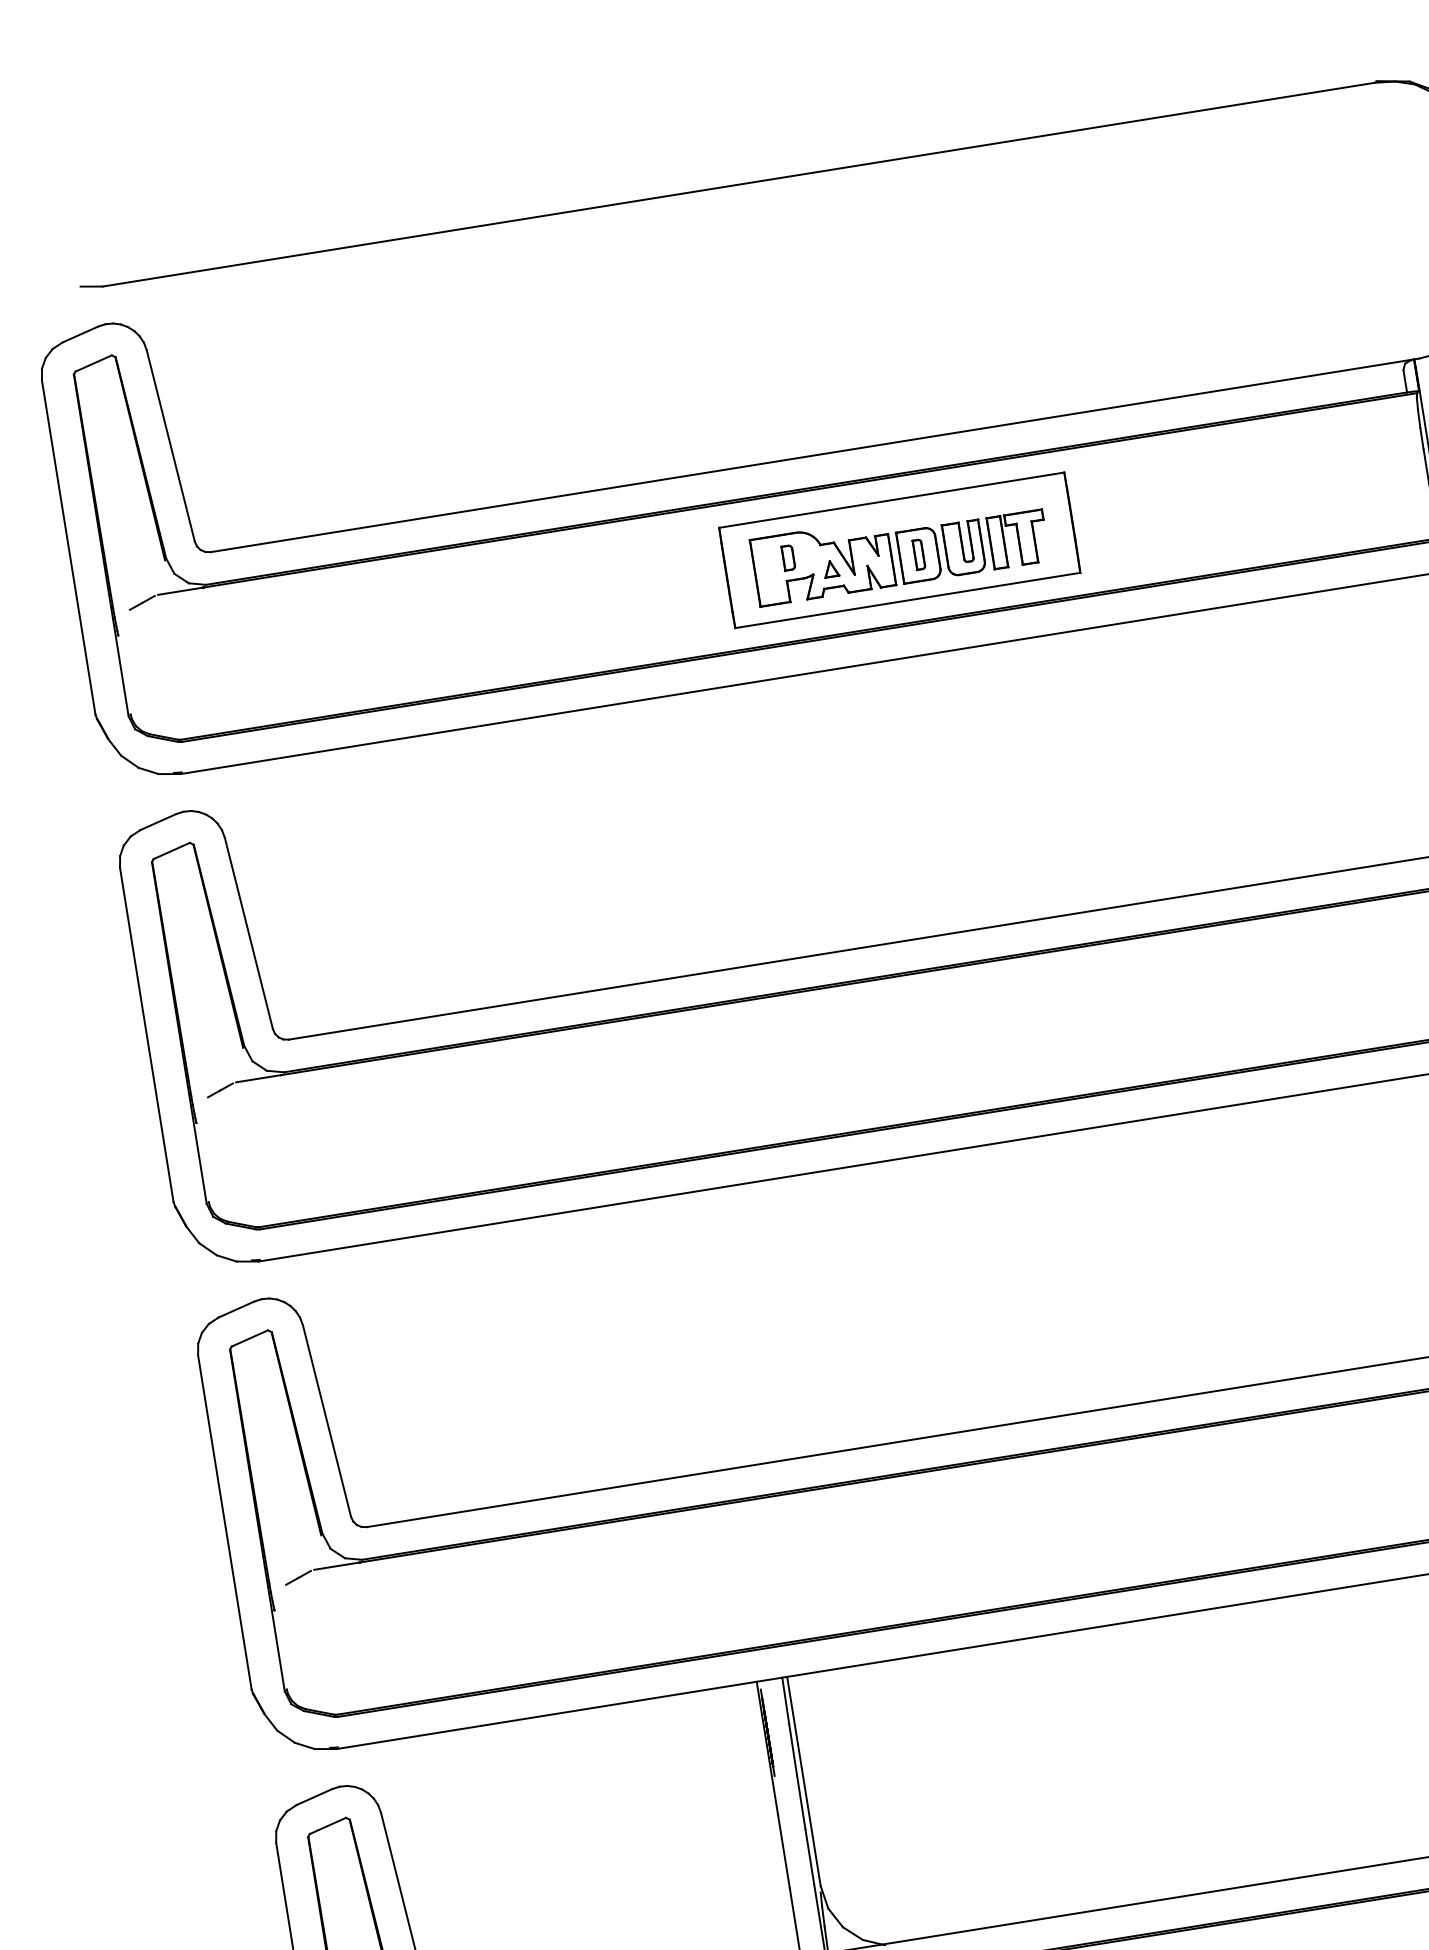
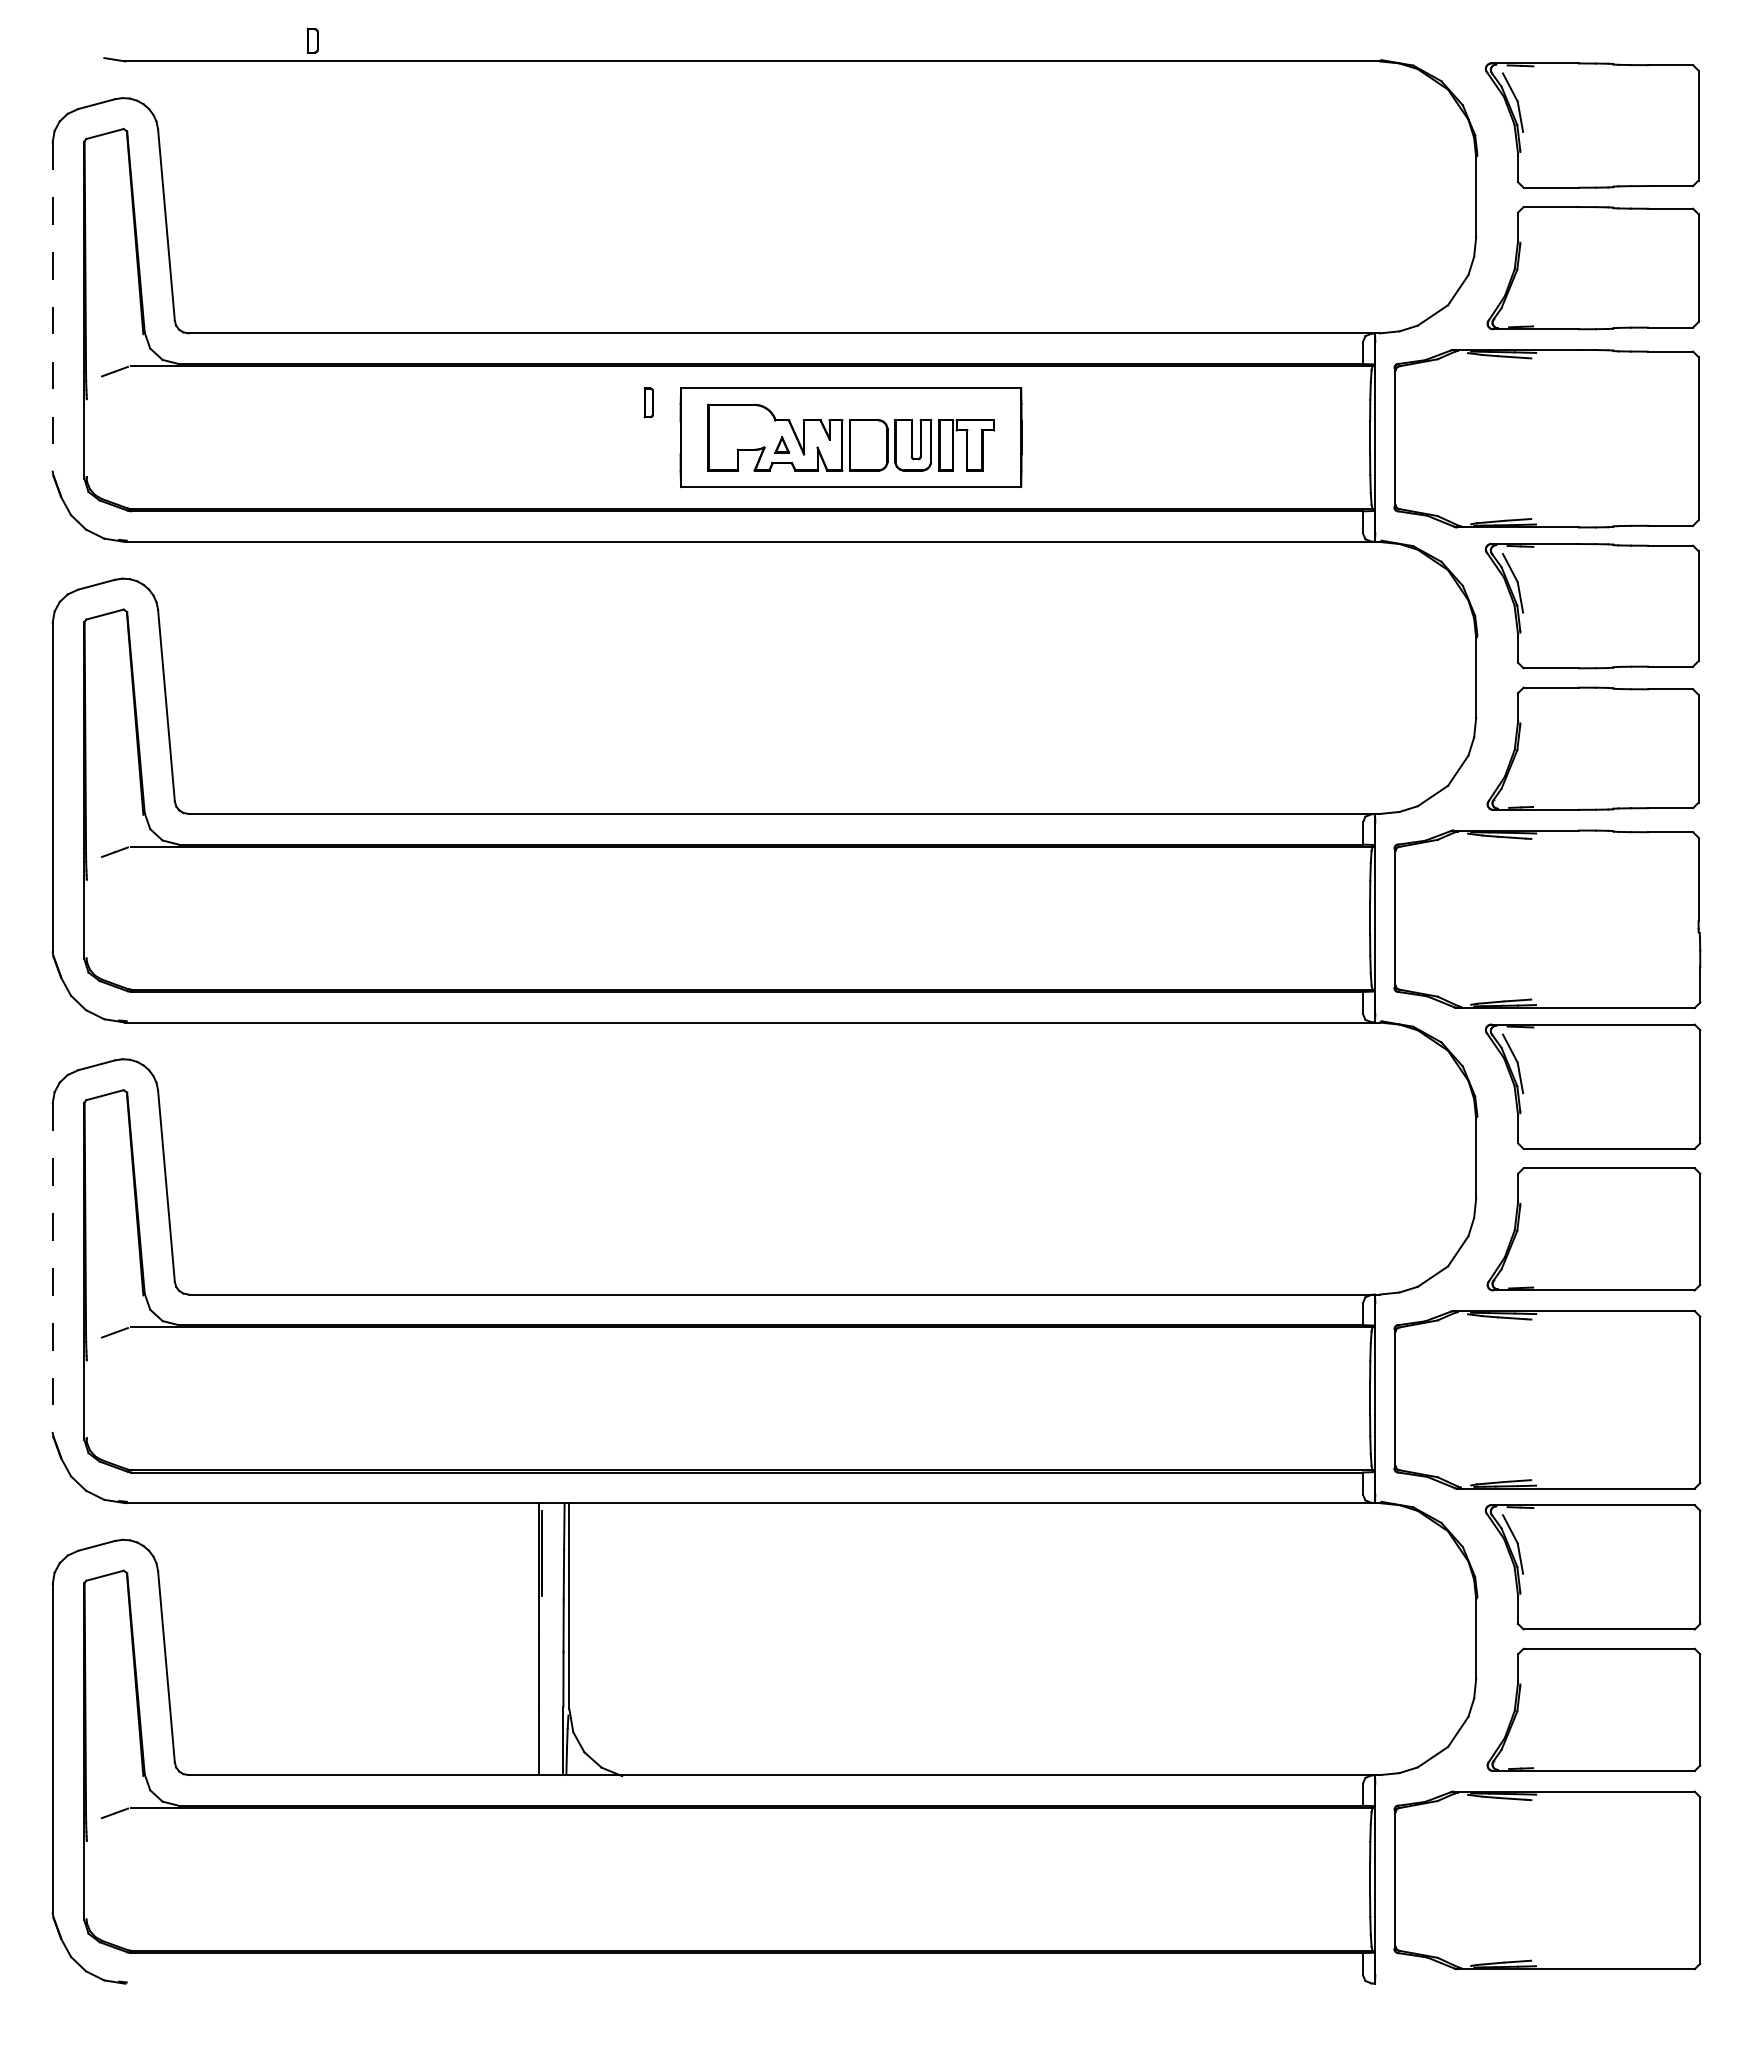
line: (68, 547) -> (52, 306), solid -> dashed
part: (918, 554) -> (648, 402), moved
part: (787, 557) -> (312, 40), moved
line: (224, 1522) -> (52, 1268), solid -> dashed

